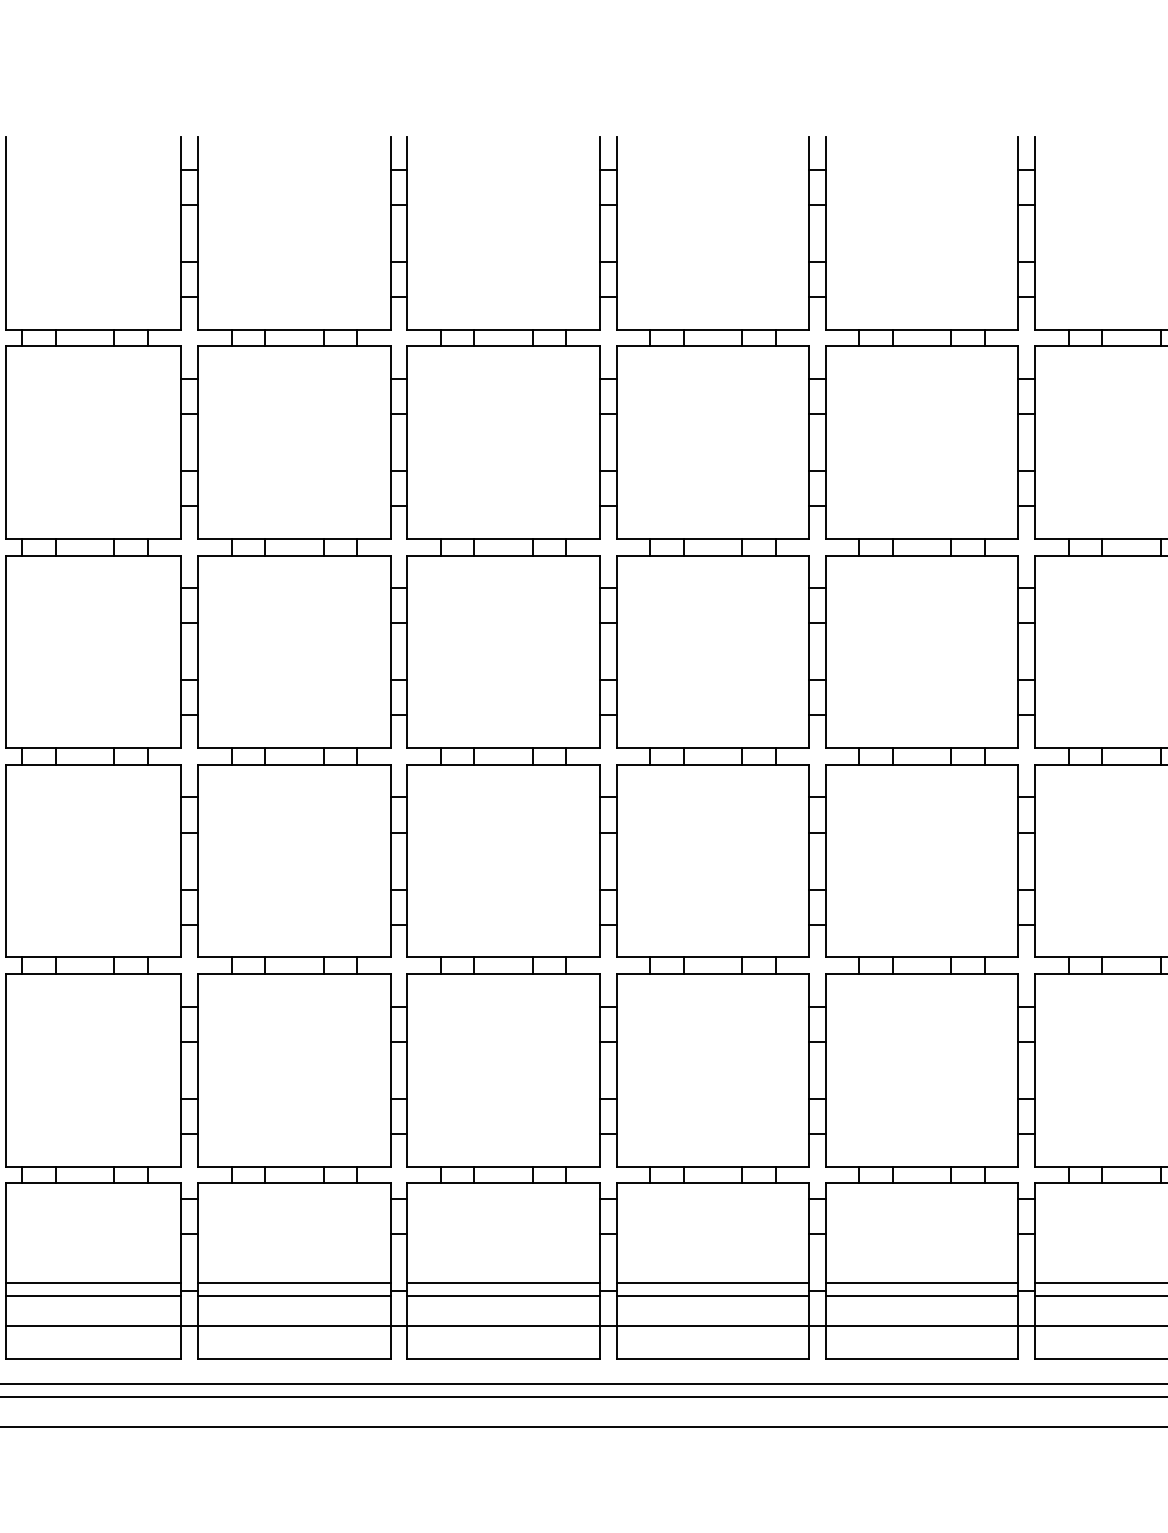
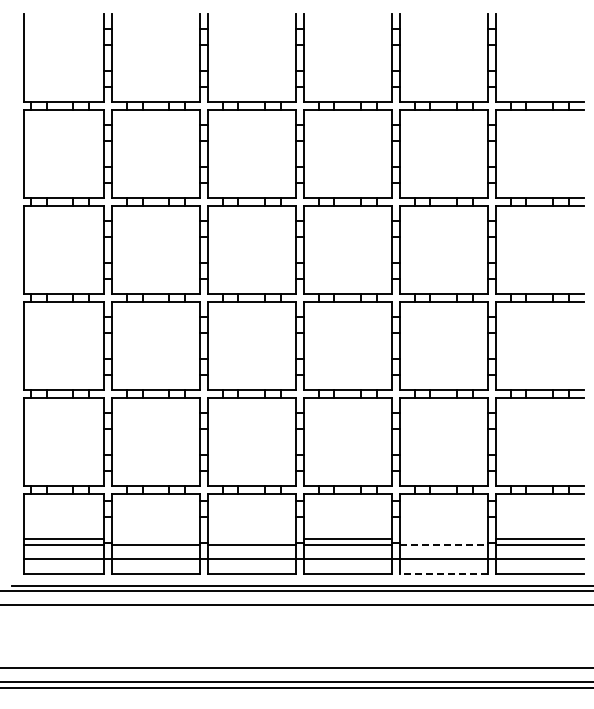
line: (293, 1283) -> (155, 539), removed
line: (502, 1283) -> (251, 539), removed
line: (921, 1283) -> (443, 539), removed
line: (923, 1296) -> (444, 545), solid -> dashed
line: (921, 1359) -> (443, 574), solid -> dashed

